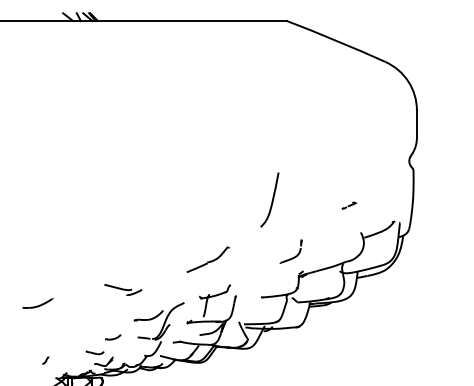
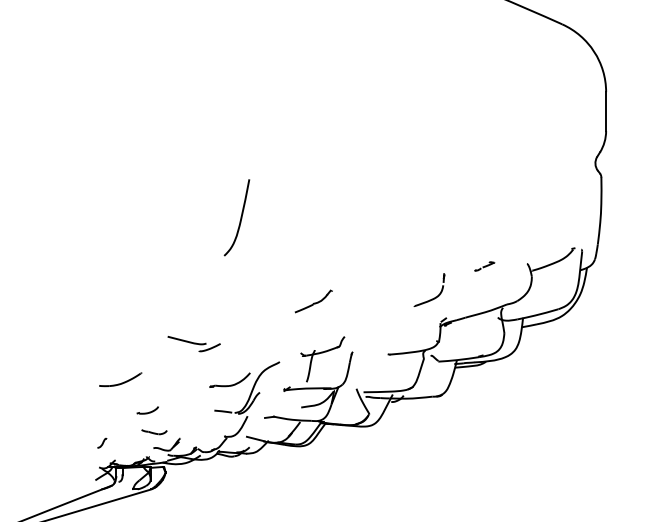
curve: (271, 201) -> (239, 219), moved
part: (349, 205) -> (484, 266), moved
part: (208, 259) -> (313, 301), size x0.62
part: (37, 302) -> (120, 378), moved
part: (113, 337) -> (148, 410), moved
curve: (45, 360) -> (101, 443), moved

